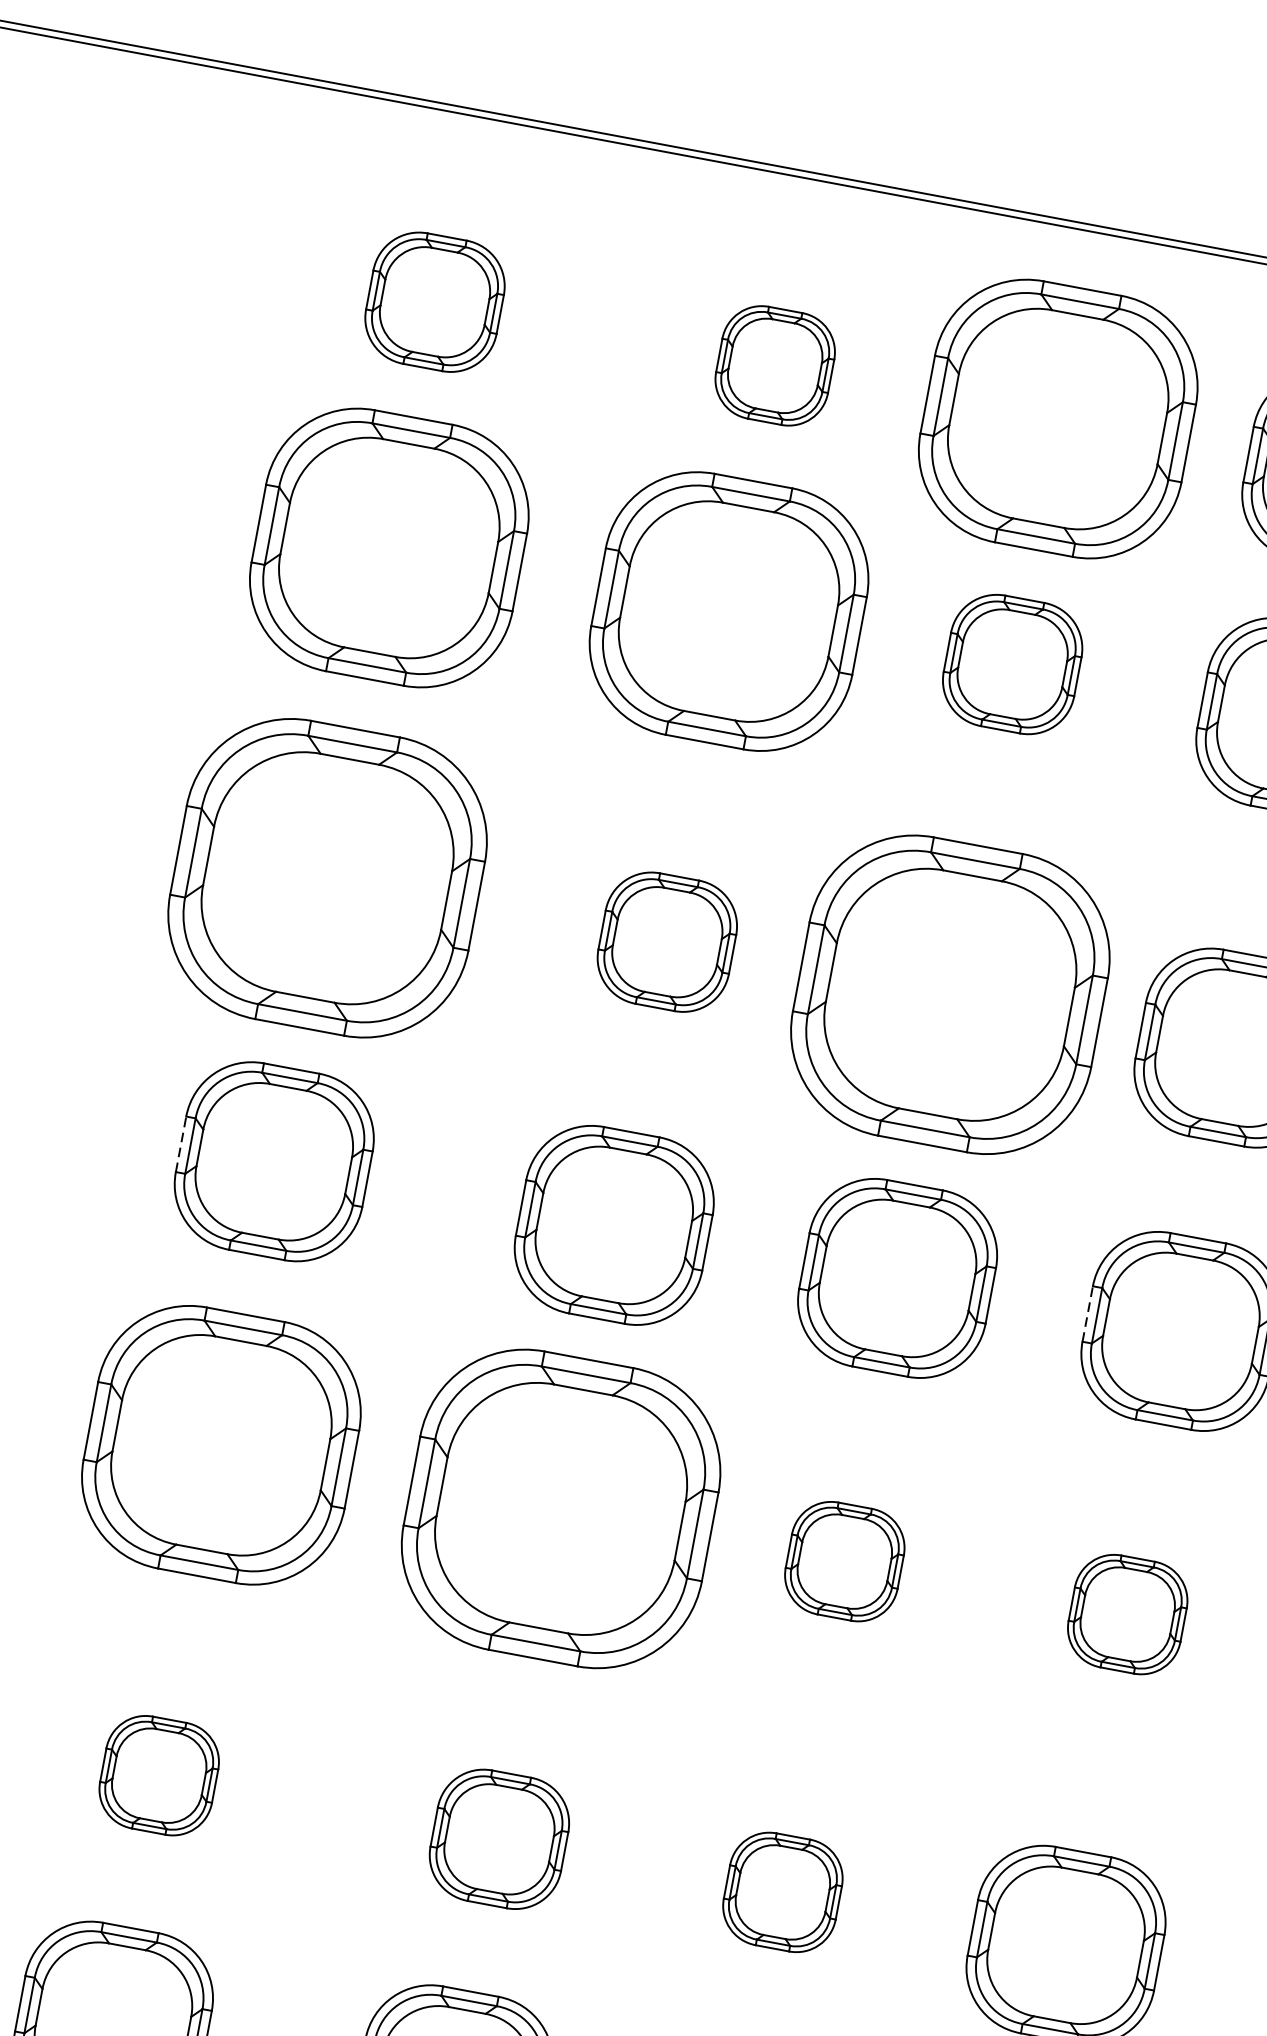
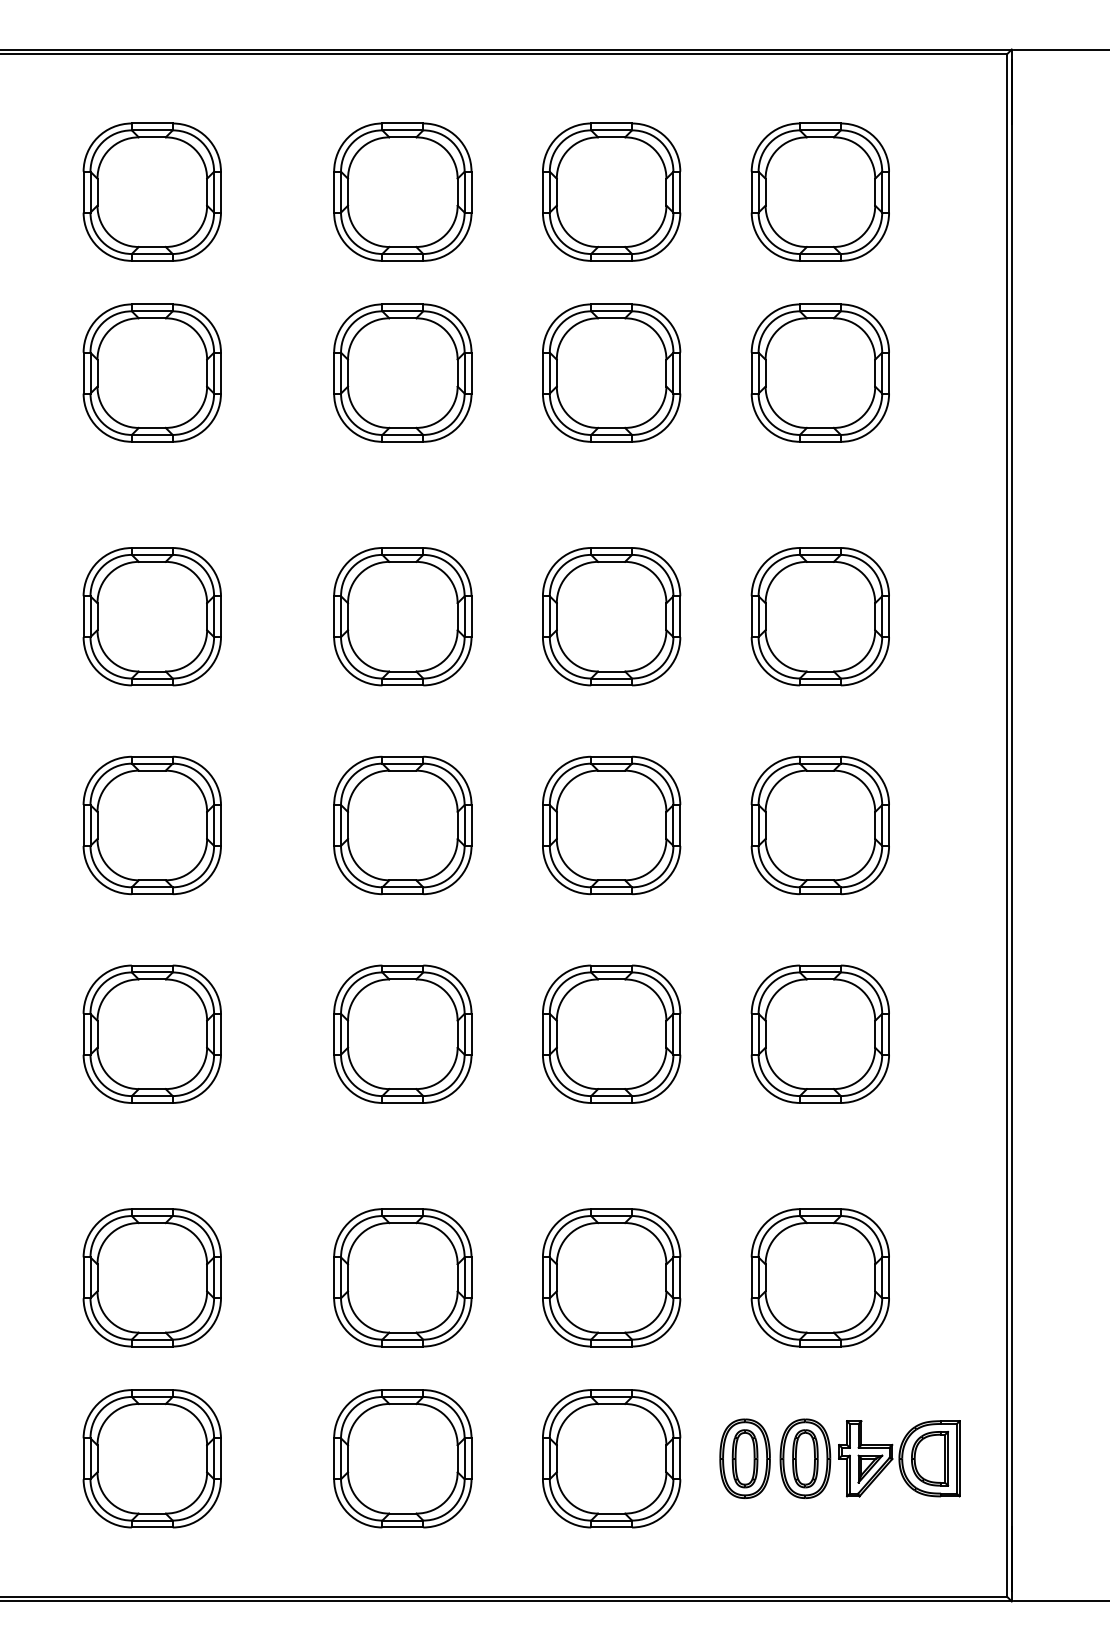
part: (434, 301) -> (151, 191), size x1.43
part: (774, 364) -> (402, 191), size x1.67
part: (1058, 418) -> (611, 191), size x0.71
part: (388, 546) -> (151, 372), size x0.71
part: (728, 610) -> (402, 372), size x0.71
part: (1012, 663) -> (611, 372), size x1.43
part: (326, 877) -> (151, 616), size x0.62
part: (666, 941) -> (402, 616), size x1.43
part: (950, 994) -> (611, 616), size x0.62
line: (181, 1142) -> (83, 824), dashed -> solid
line: (1087, 1312) -> (751, 824), dashed -> solid
part: (220, 1443) -> (151, 1033), size x0.71
part: (560, 1507) -> (402, 1033), size x0.62
part: (844, 1560) -> (611, 1033), size x1.67
part: (1126, 1613) -> (819, 1033), size x1.67
part: (158, 1774) -> (151, 1277), size x1.67
part: (499, 1838) -> (402, 1277), size x1.43
part: (782, 1891) -> (611, 1277), size x1.67

